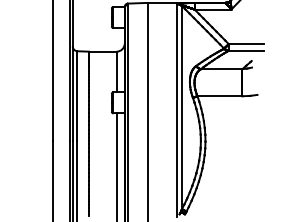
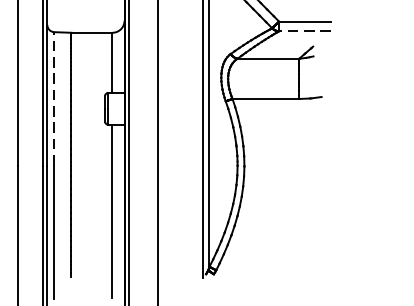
line: (245, 50) -> (303, 31), solid -> dashed
line: (77, 96) -> (54, 99), solid -> dashed

